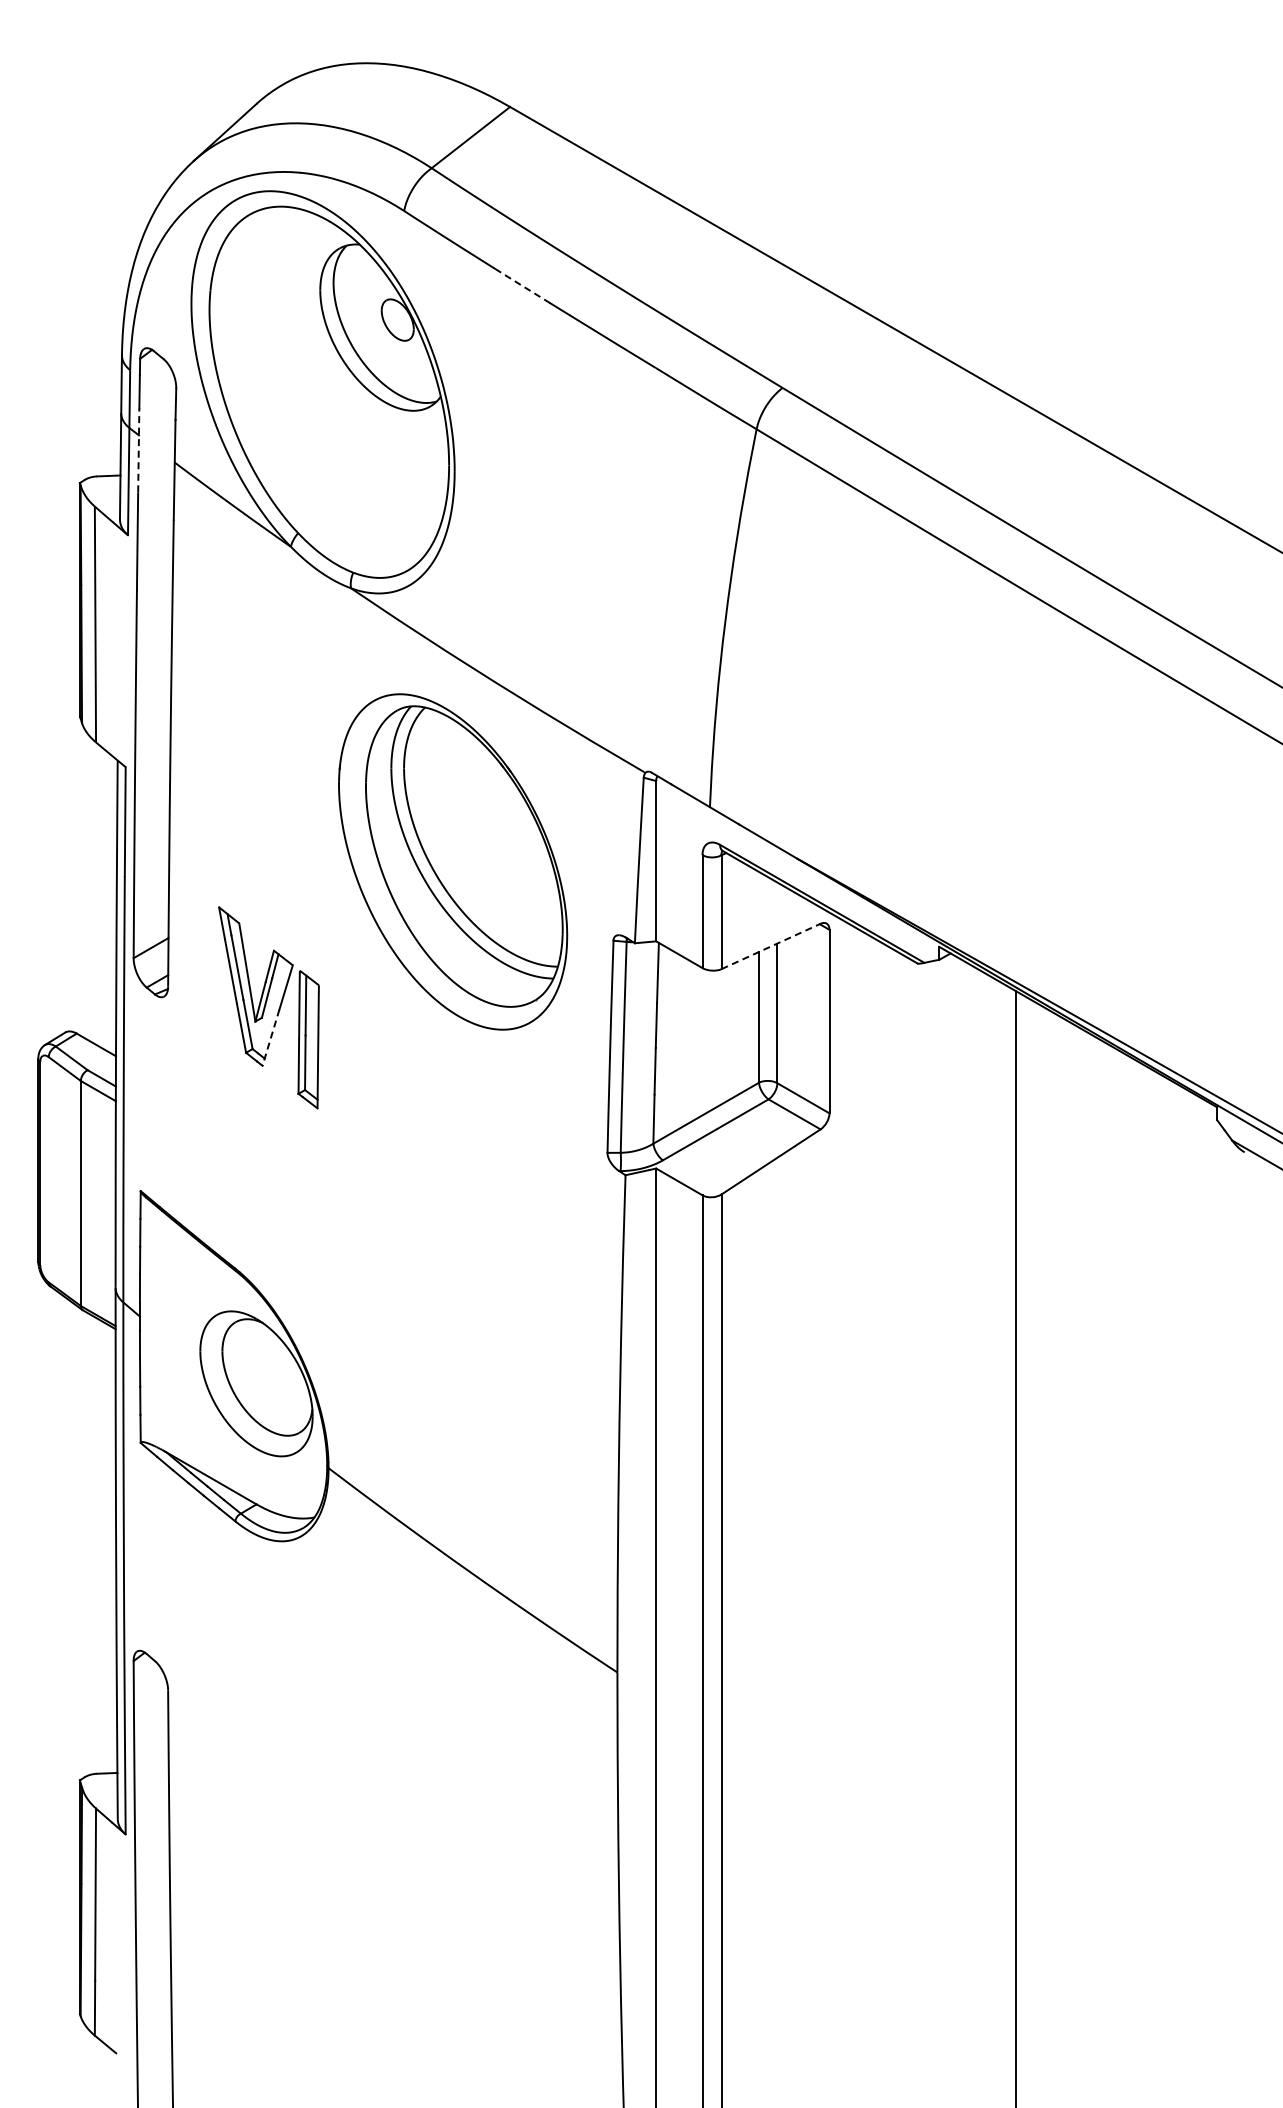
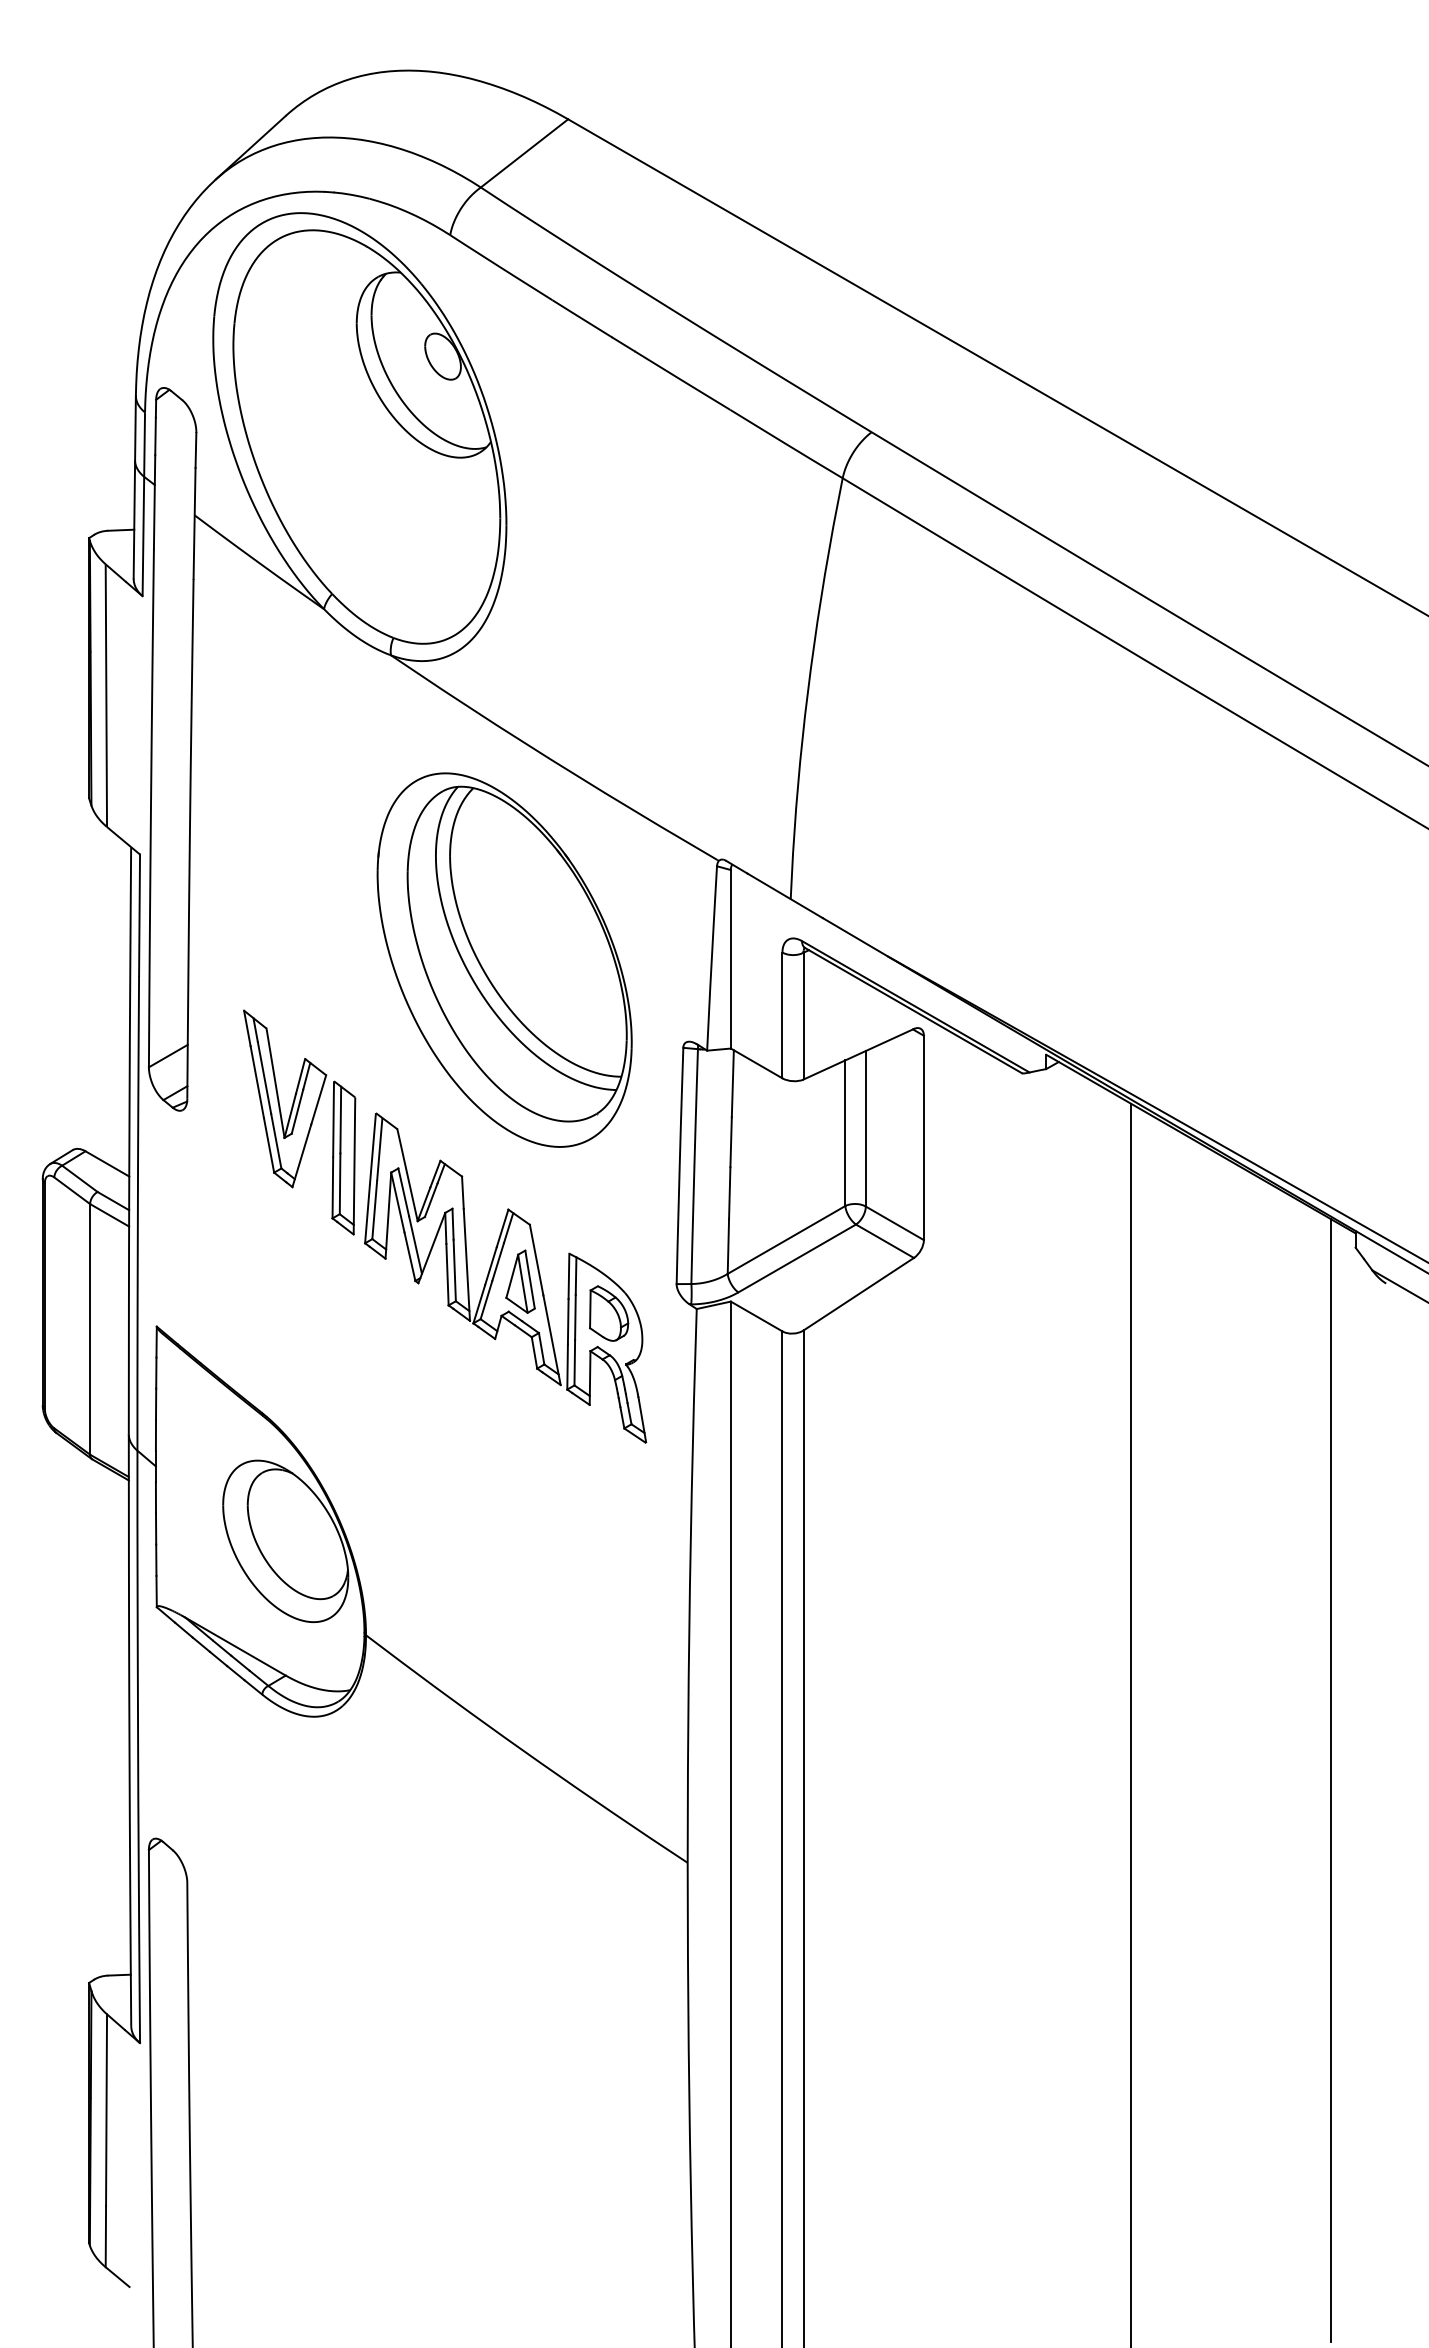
line: (522, 286) -> (581, 319), dashed -> solid
line: (138, 450) -> (154, 501), dashed -> solid
line: (771, 946) -> (859, 1054), dashed -> solid
line: (270, 1038) -> (301, 1156), dashed -> solid
part: (453, 1147) -> (505, 1278), added
line: (1195, 1598) -> (1331, 1780), added

